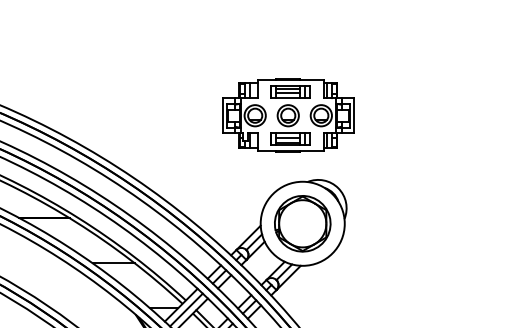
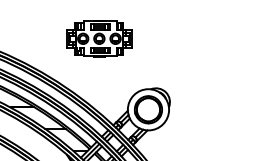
part: (288, 115) -> (99, 38), moved

